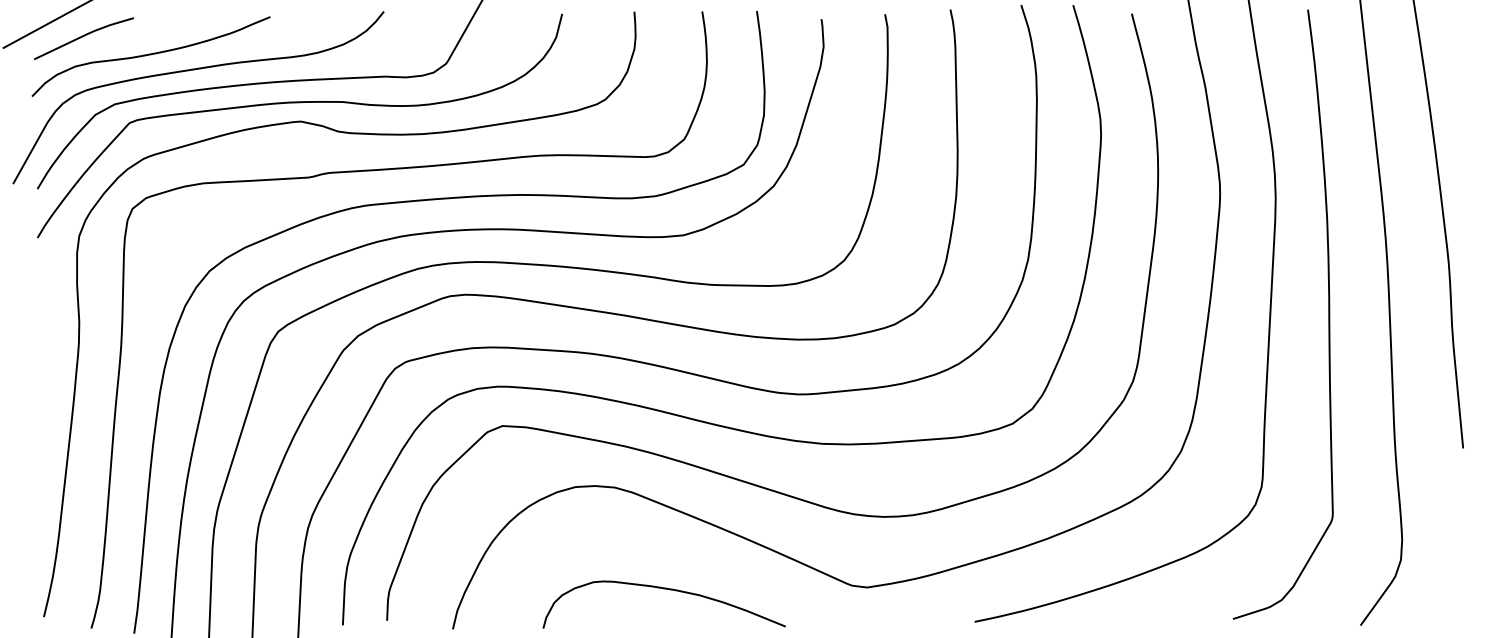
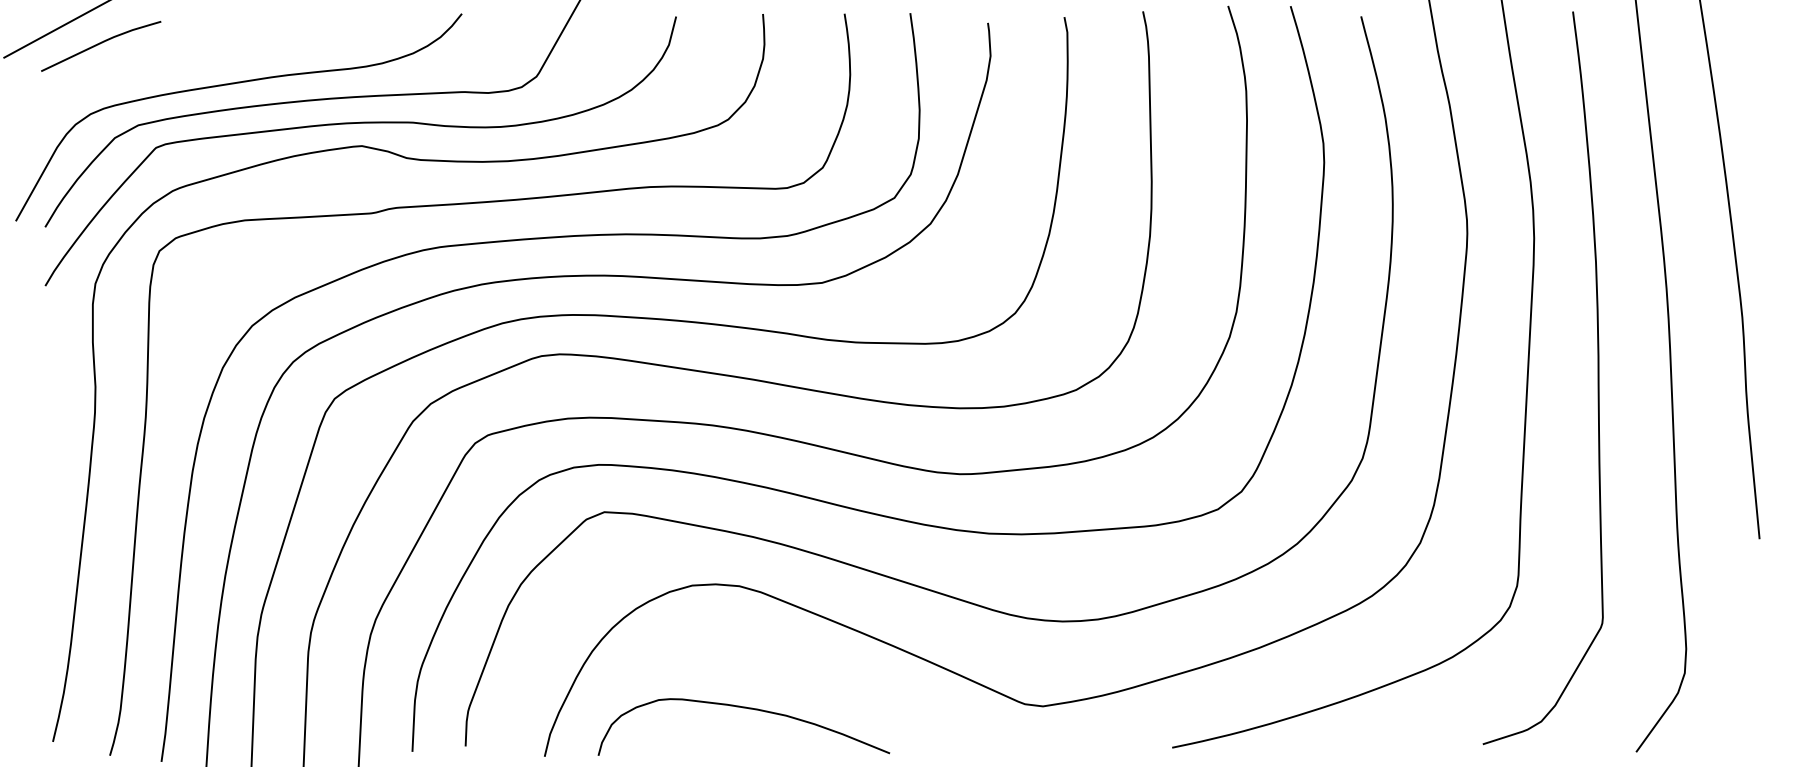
curve: (150, 55) -> (181, 66), removed
curve: (668, 590) -> (748, 709), moved

